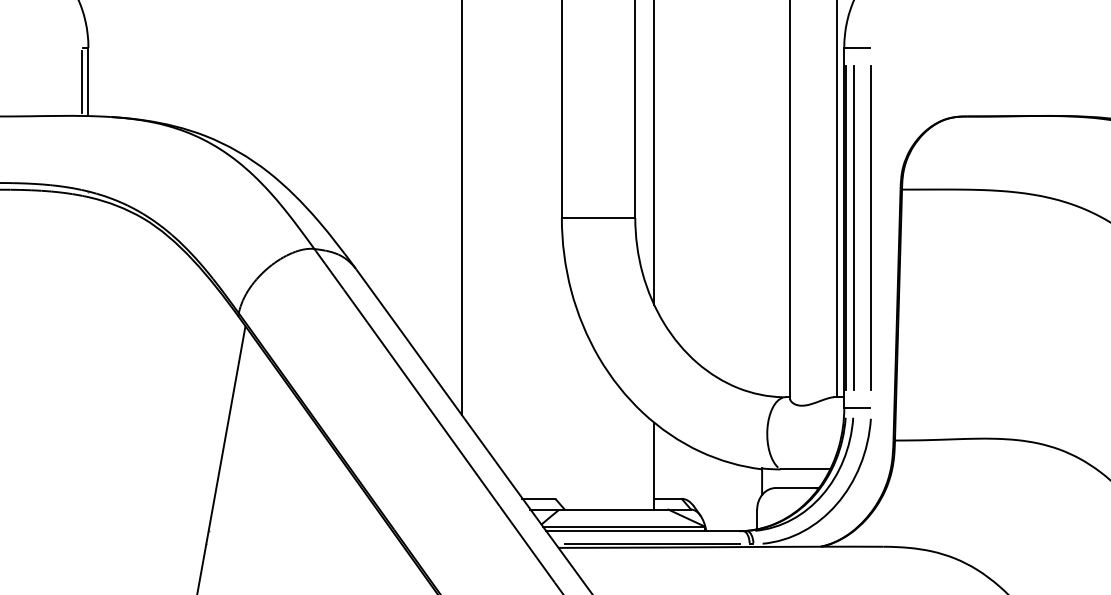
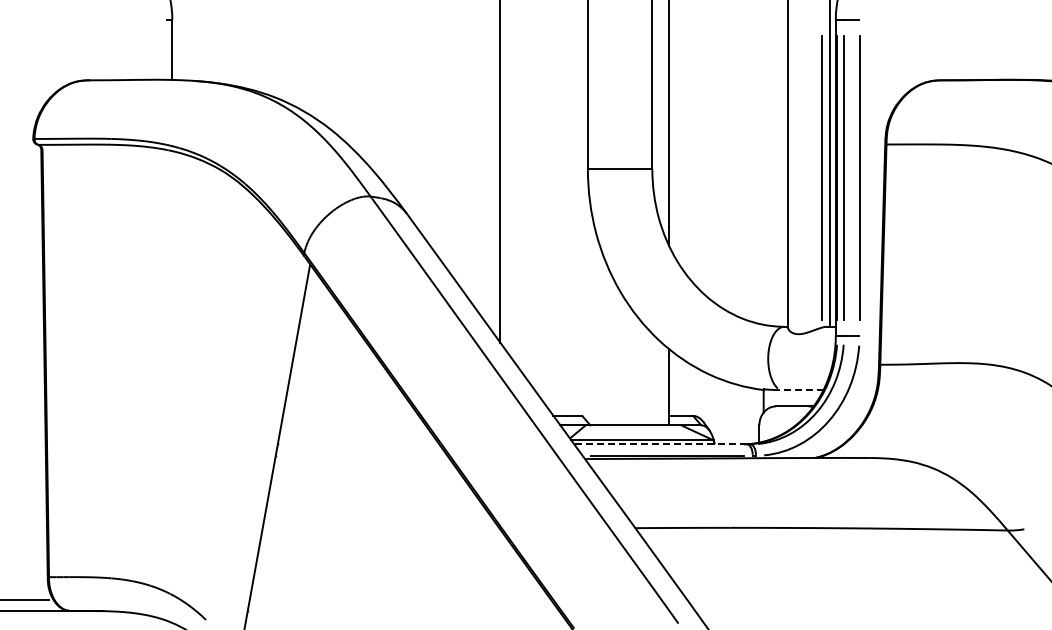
line: (81, 81) -> (166, 49), removed
line: (827, 227) -> (821, 177), added
line: (805, 469) -> (801, 390), solid -> dashed
line: (644, 531) -> (660, 444), solid -> dashed

